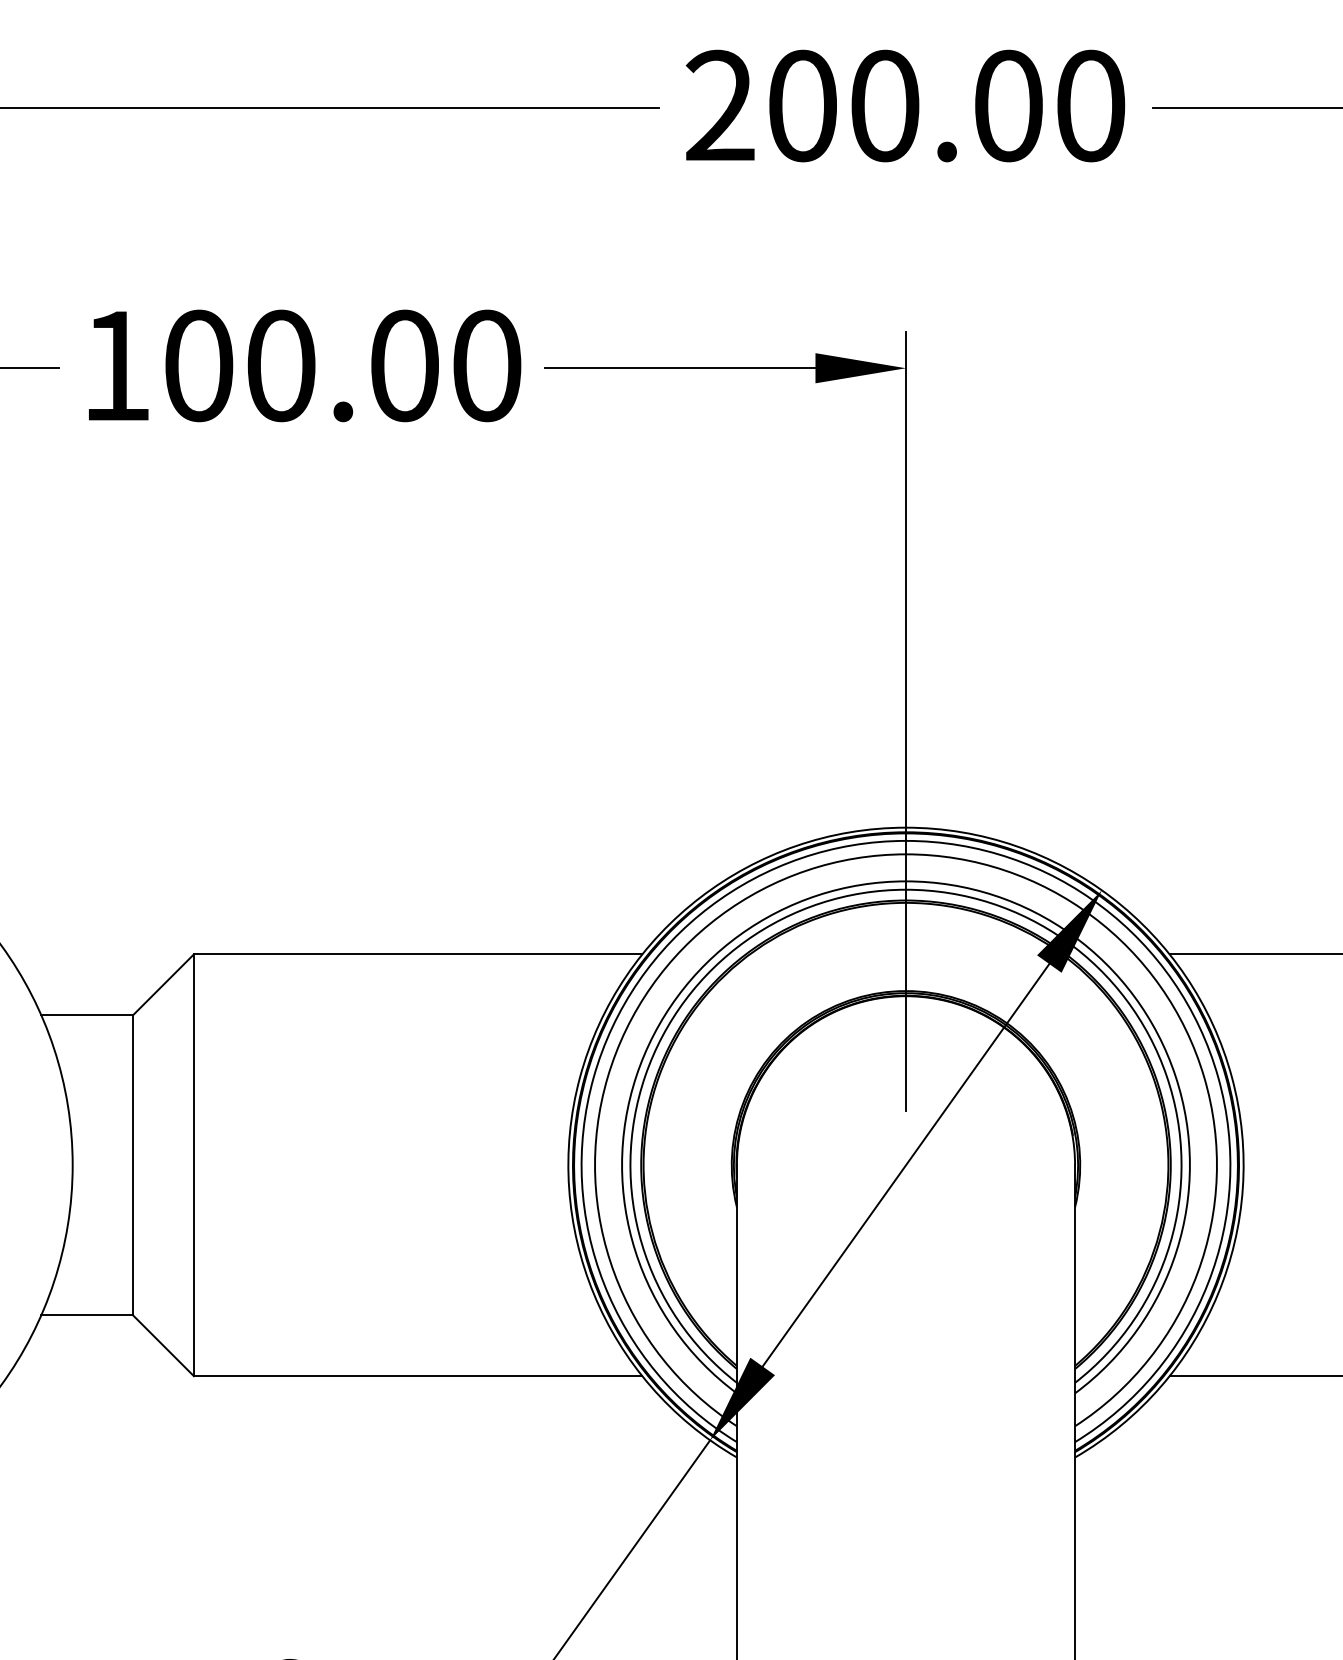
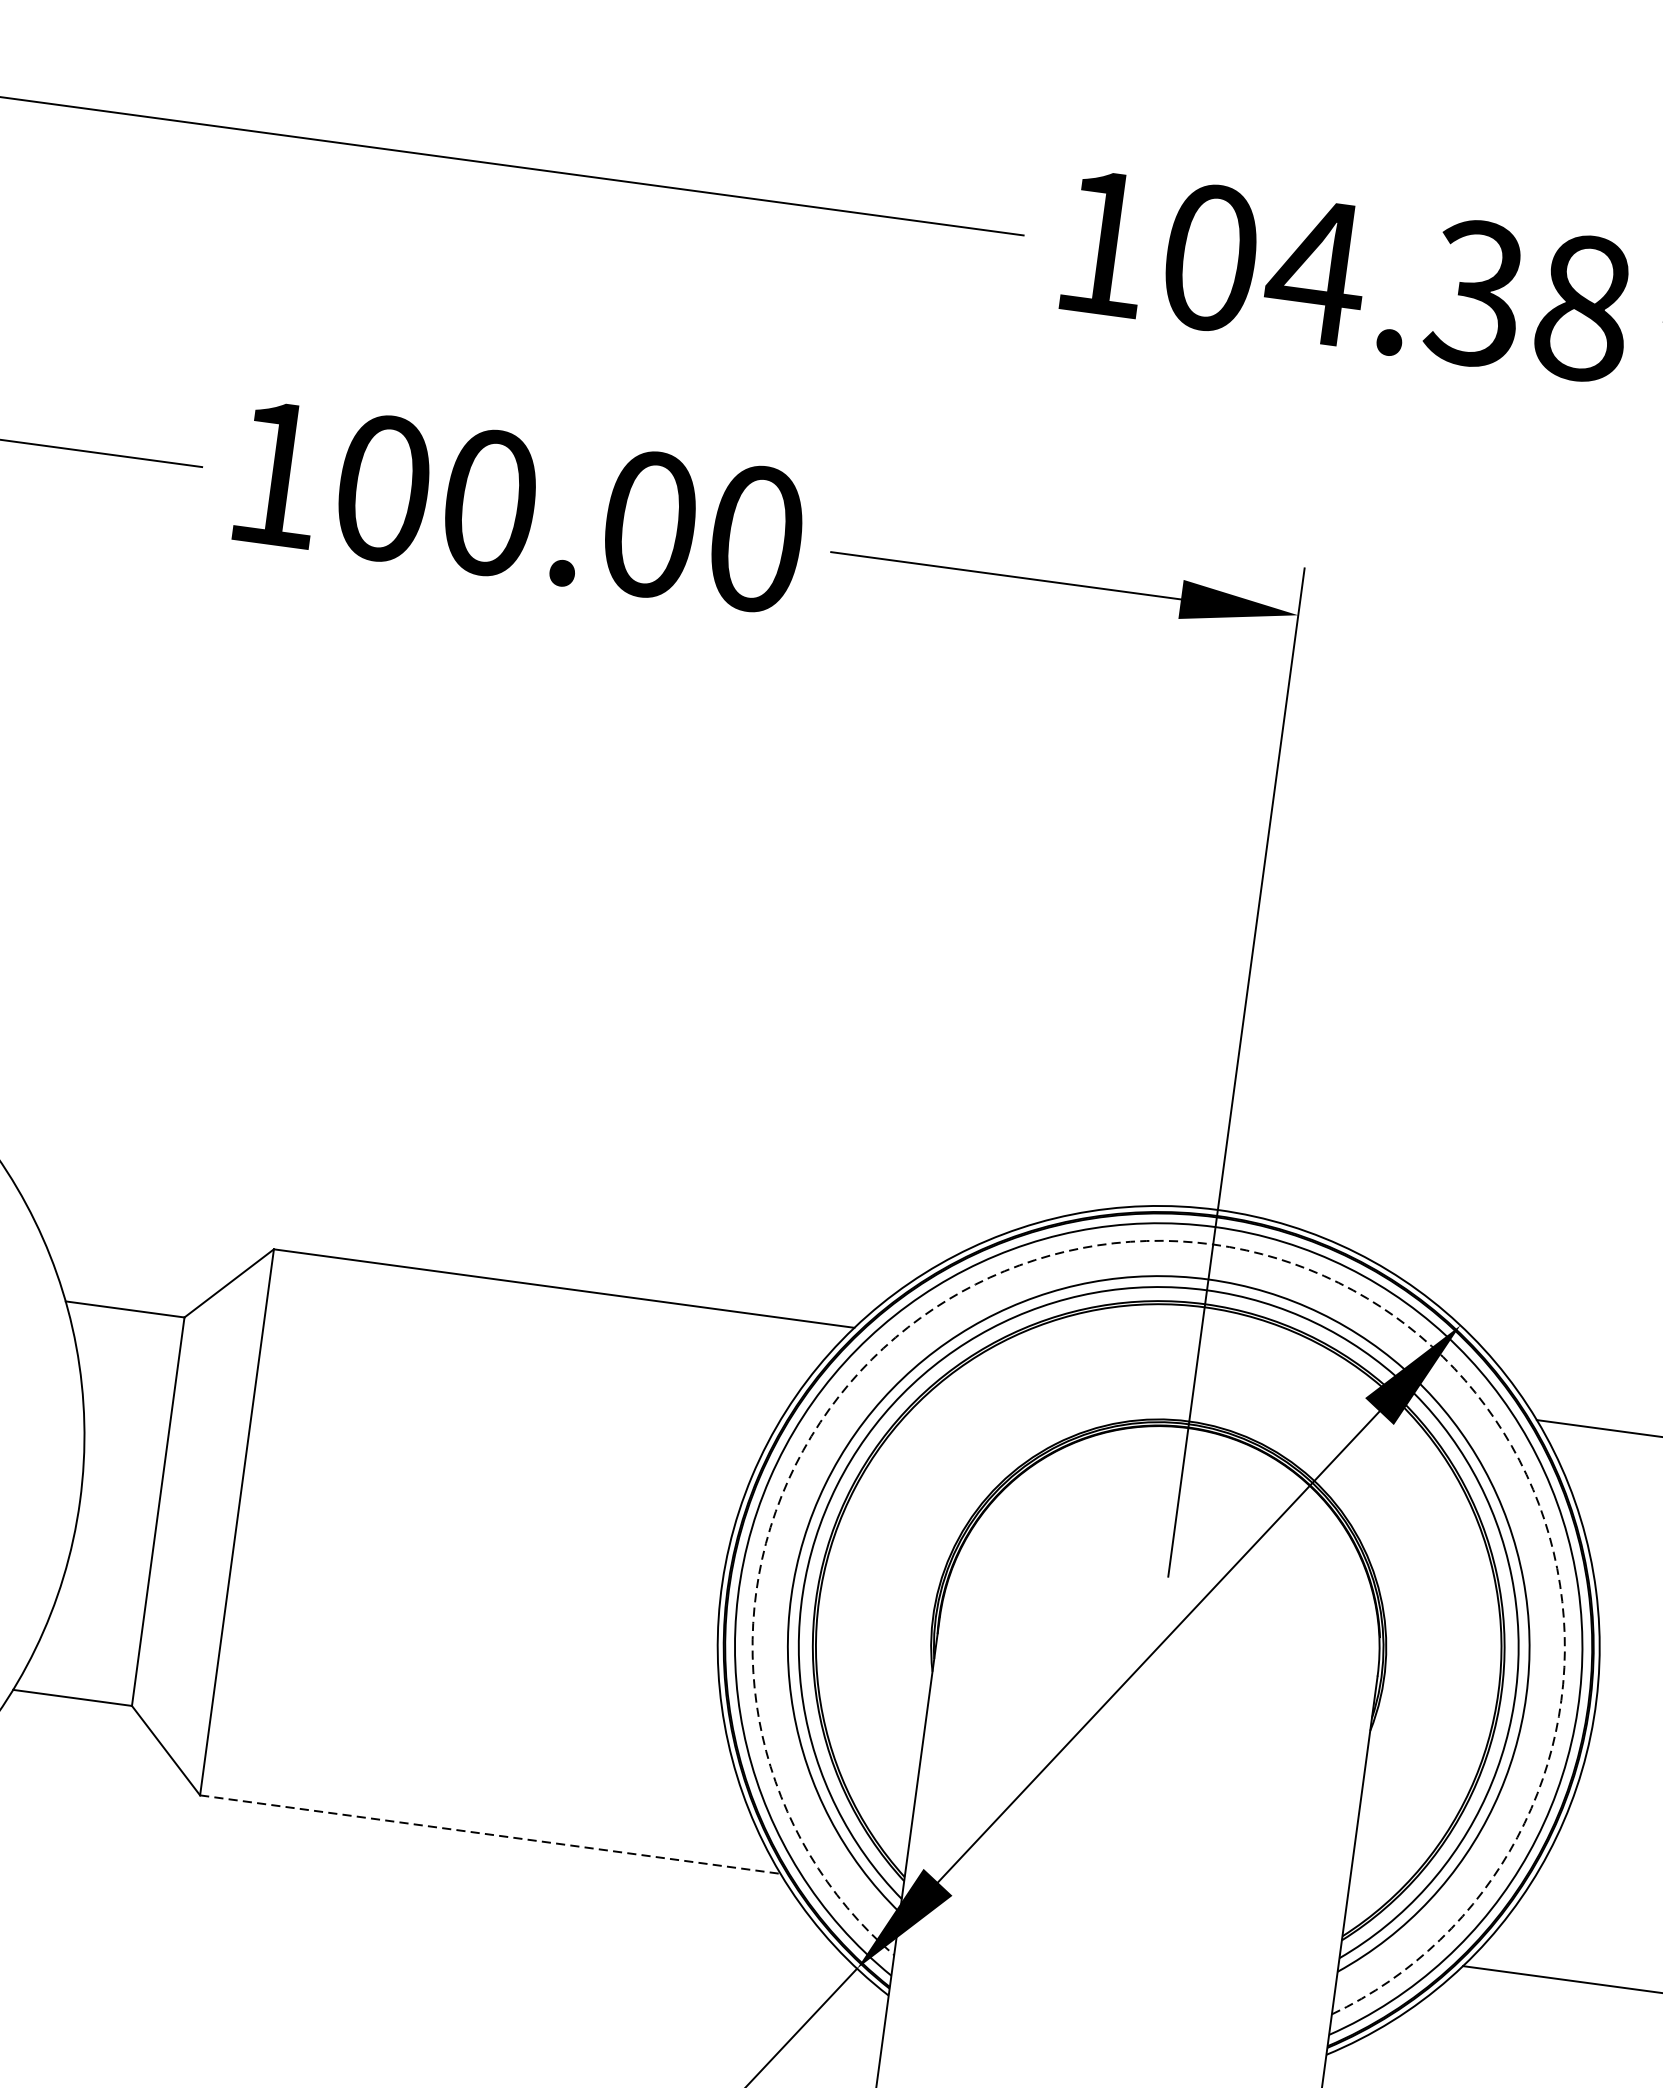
text: (905, 105) -> (1343, 275), 200.00 -> 104.38
arc: (905, 854) -> (1212, 1244), solid -> dashed
line: (418, 1376) -> (490, 1835), solid -> dashed

